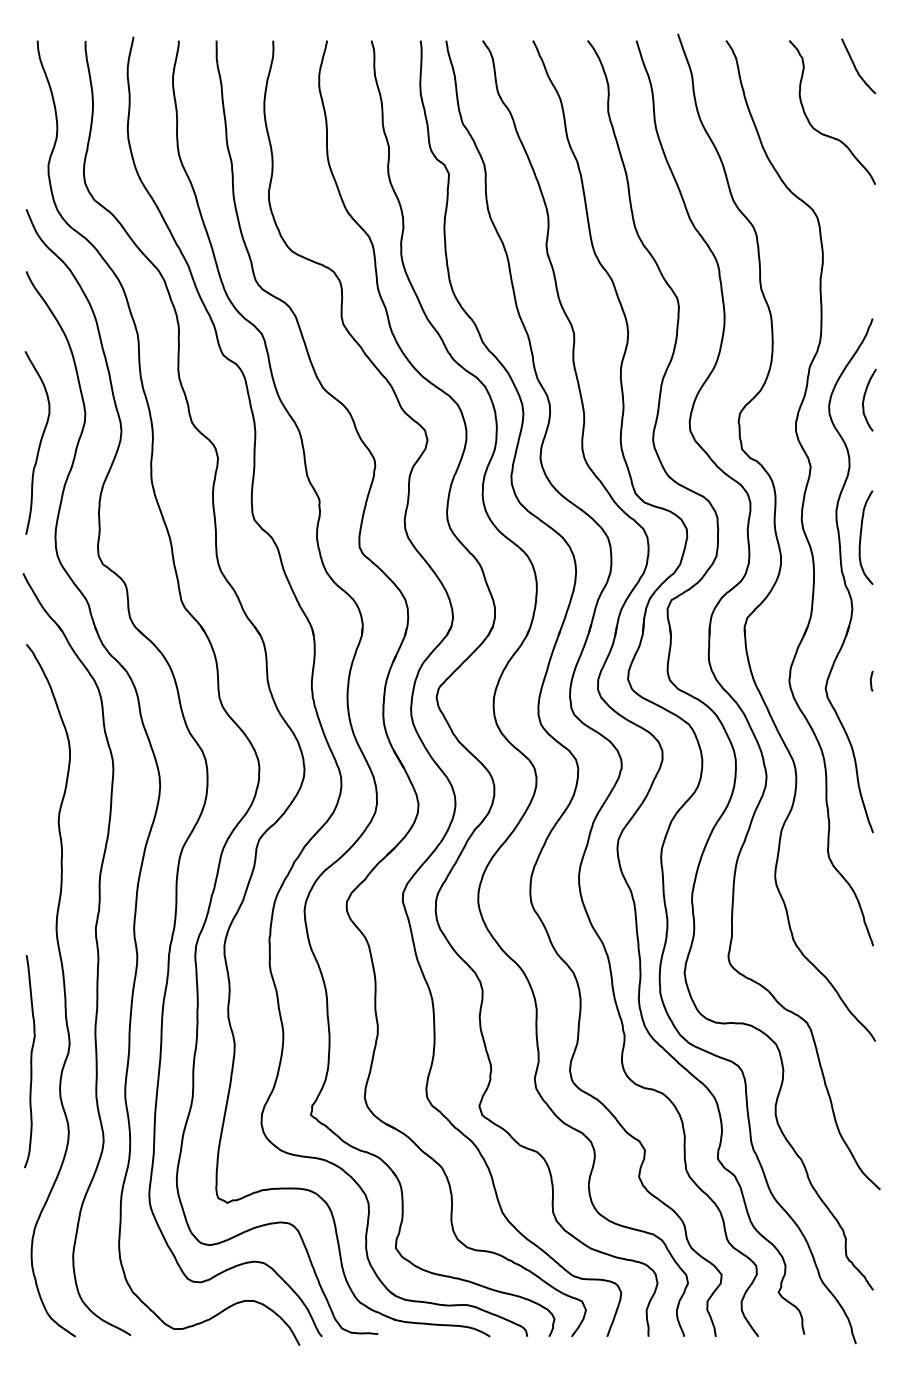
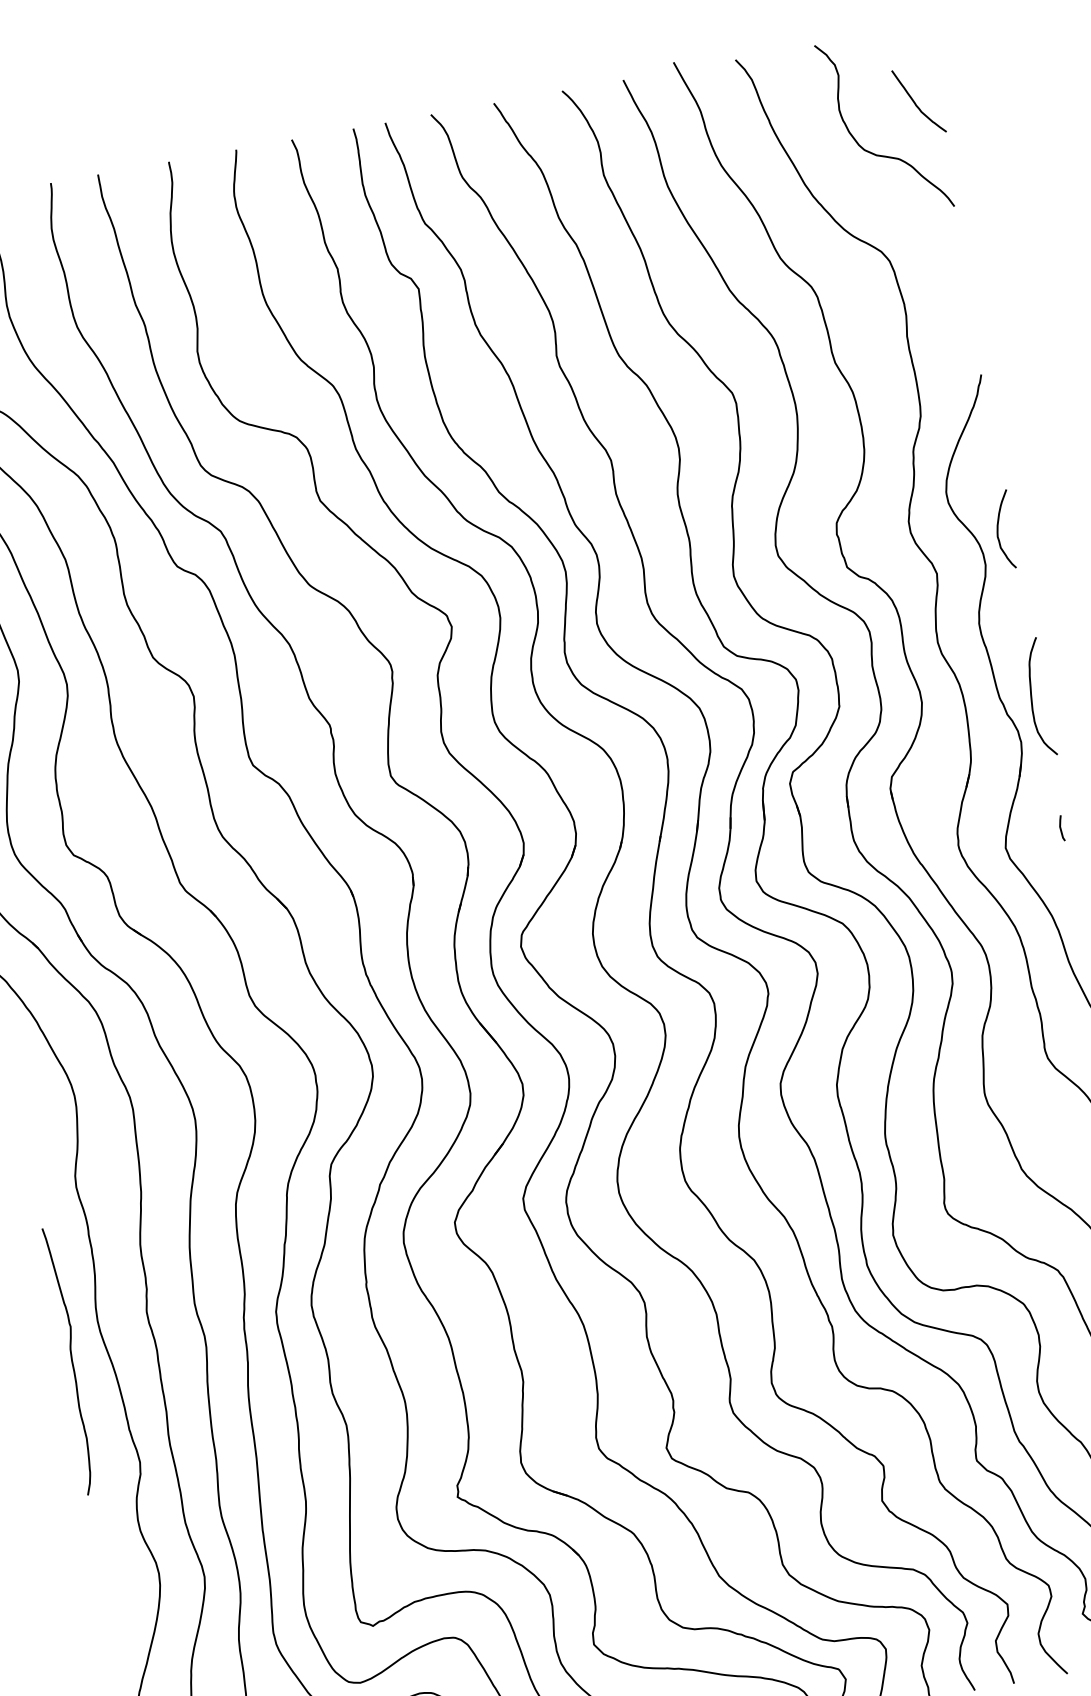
curve: (856, 67) -> (916, 103), moved
curve: (865, 396) -> (999, 526), moved
curve: (861, 537) -> (1032, 698), moved
curve: (30, 1061) -> (71, 1360), moved

